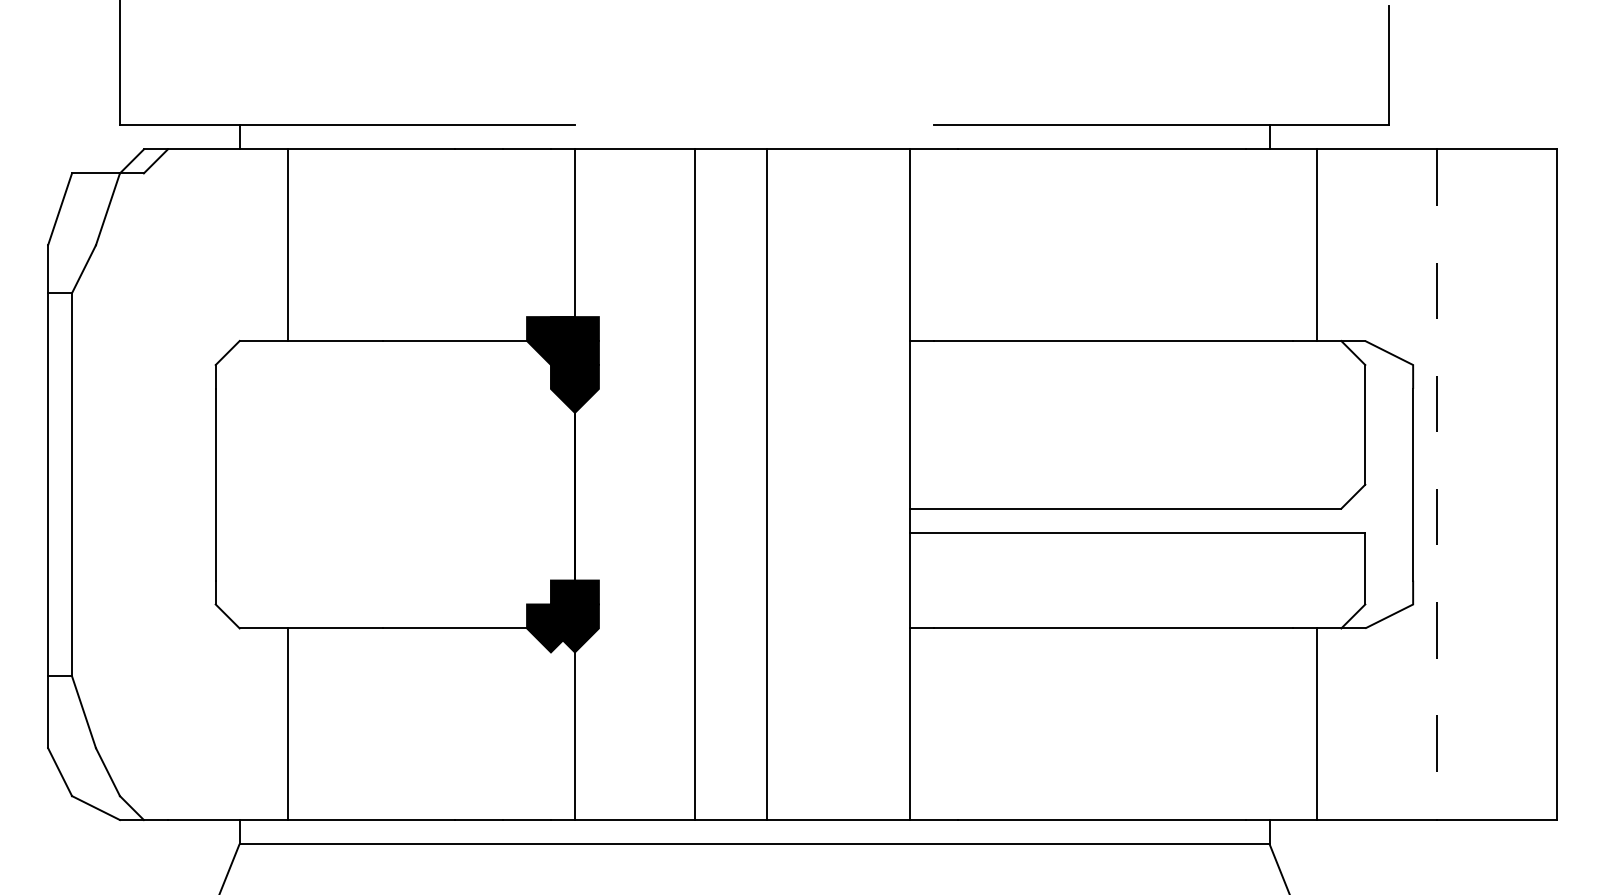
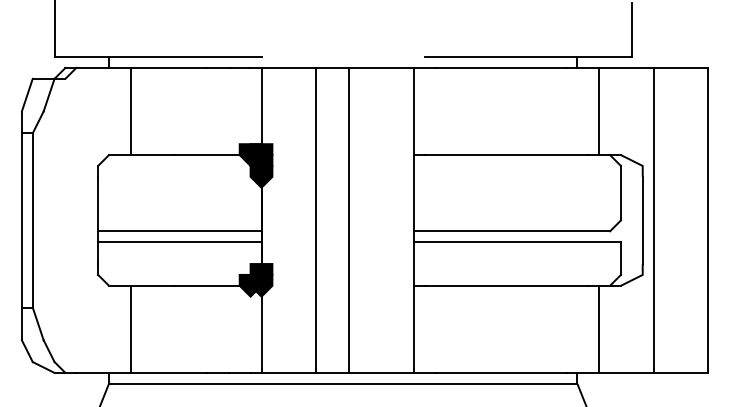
line: (1436, 484) -> (653, 220), dashed -> solid
line: (394, 509) -> (179, 231), added
line: (394, 533) -> (179, 242), added

